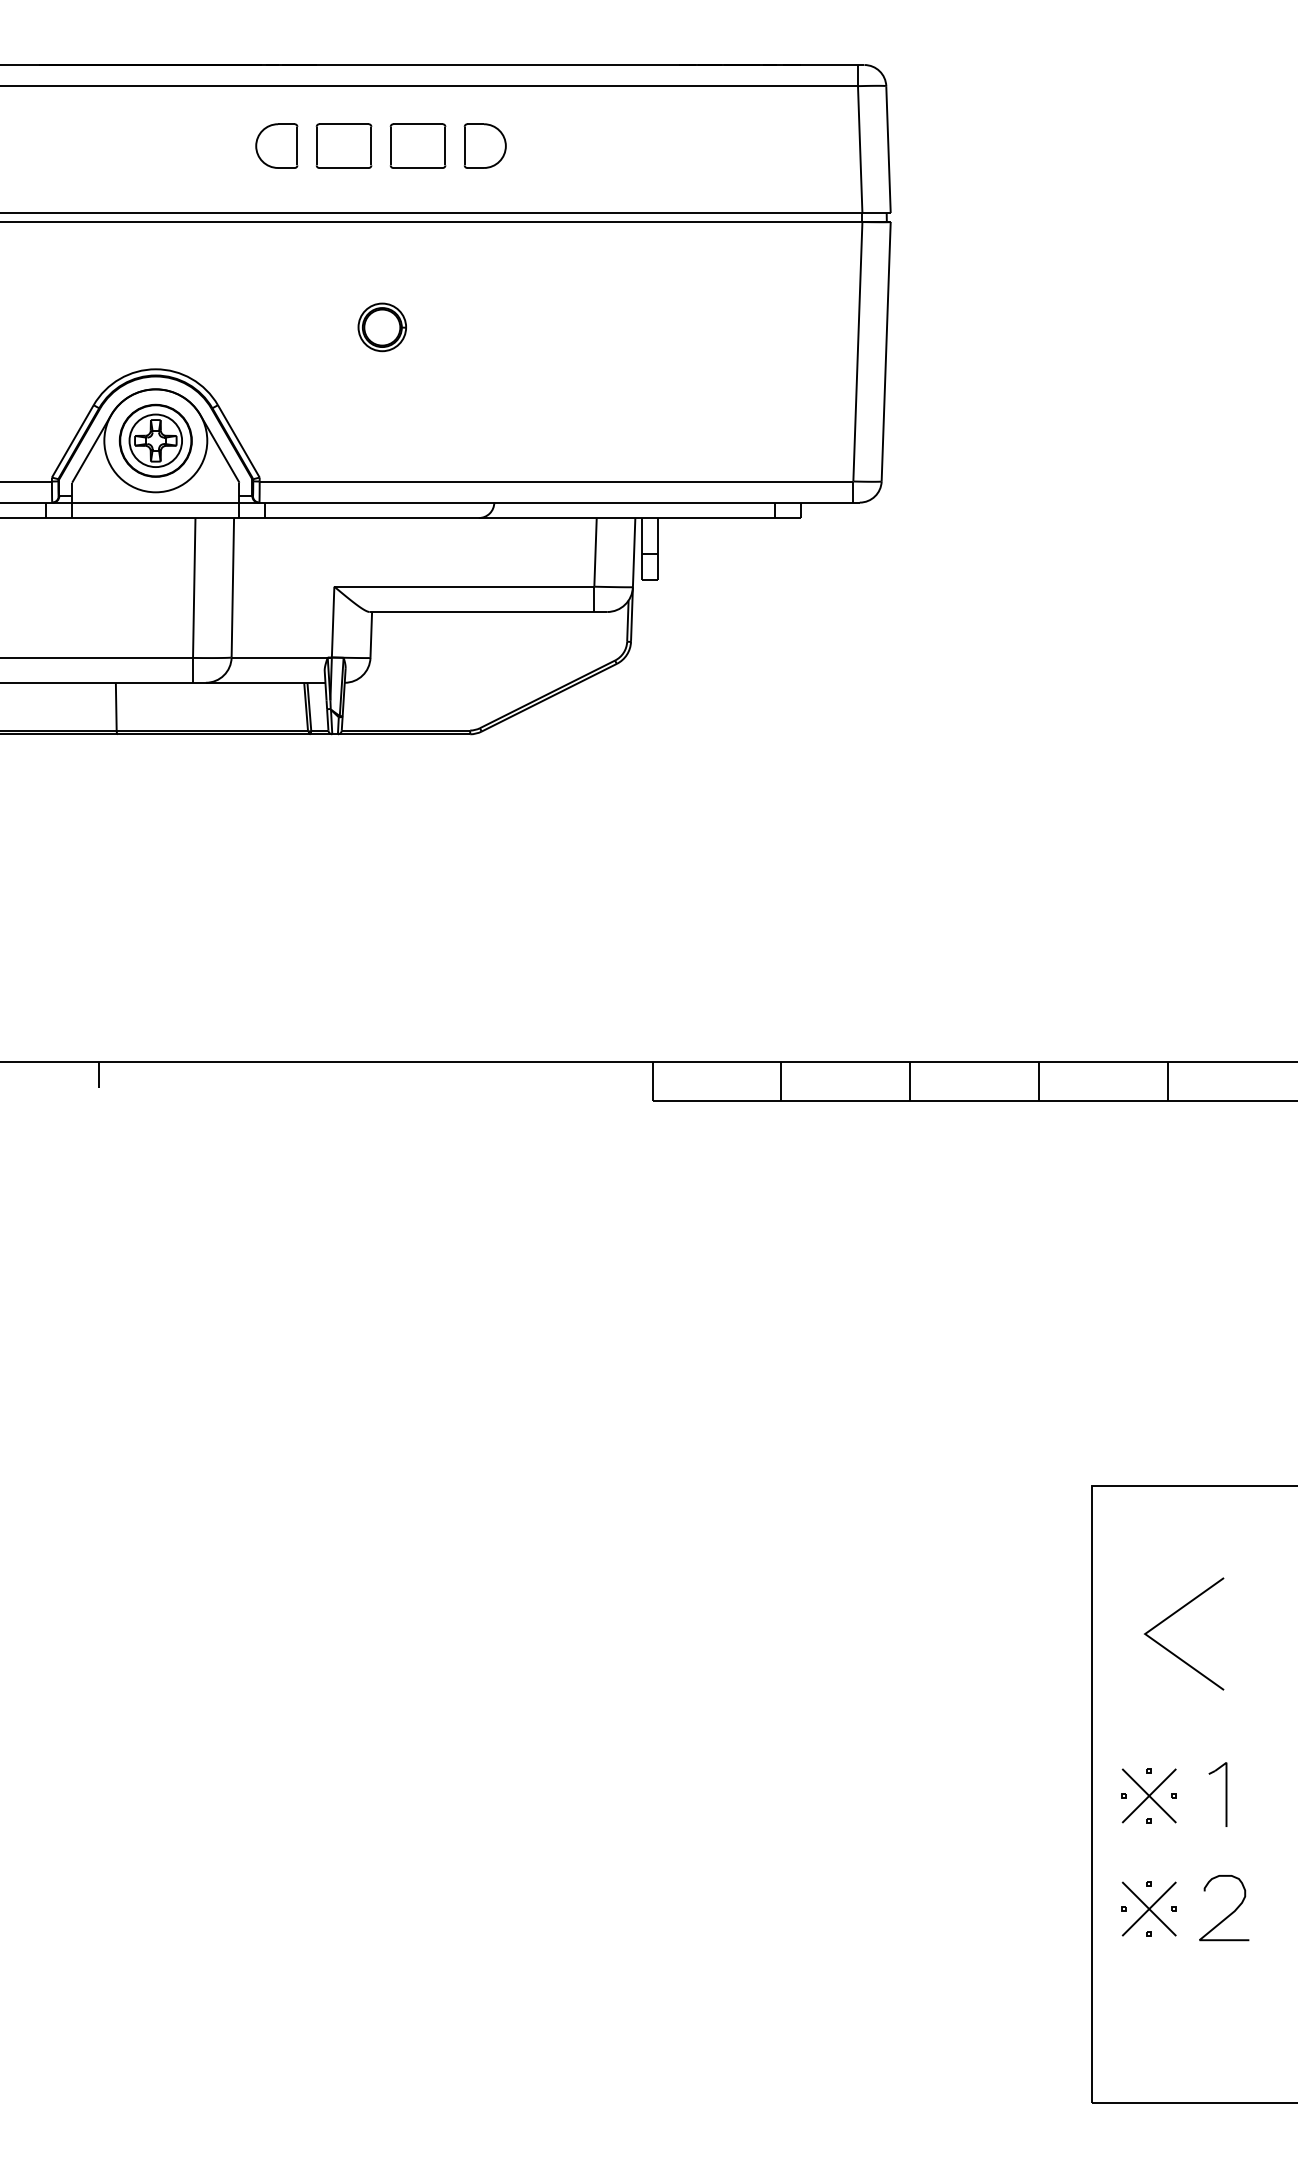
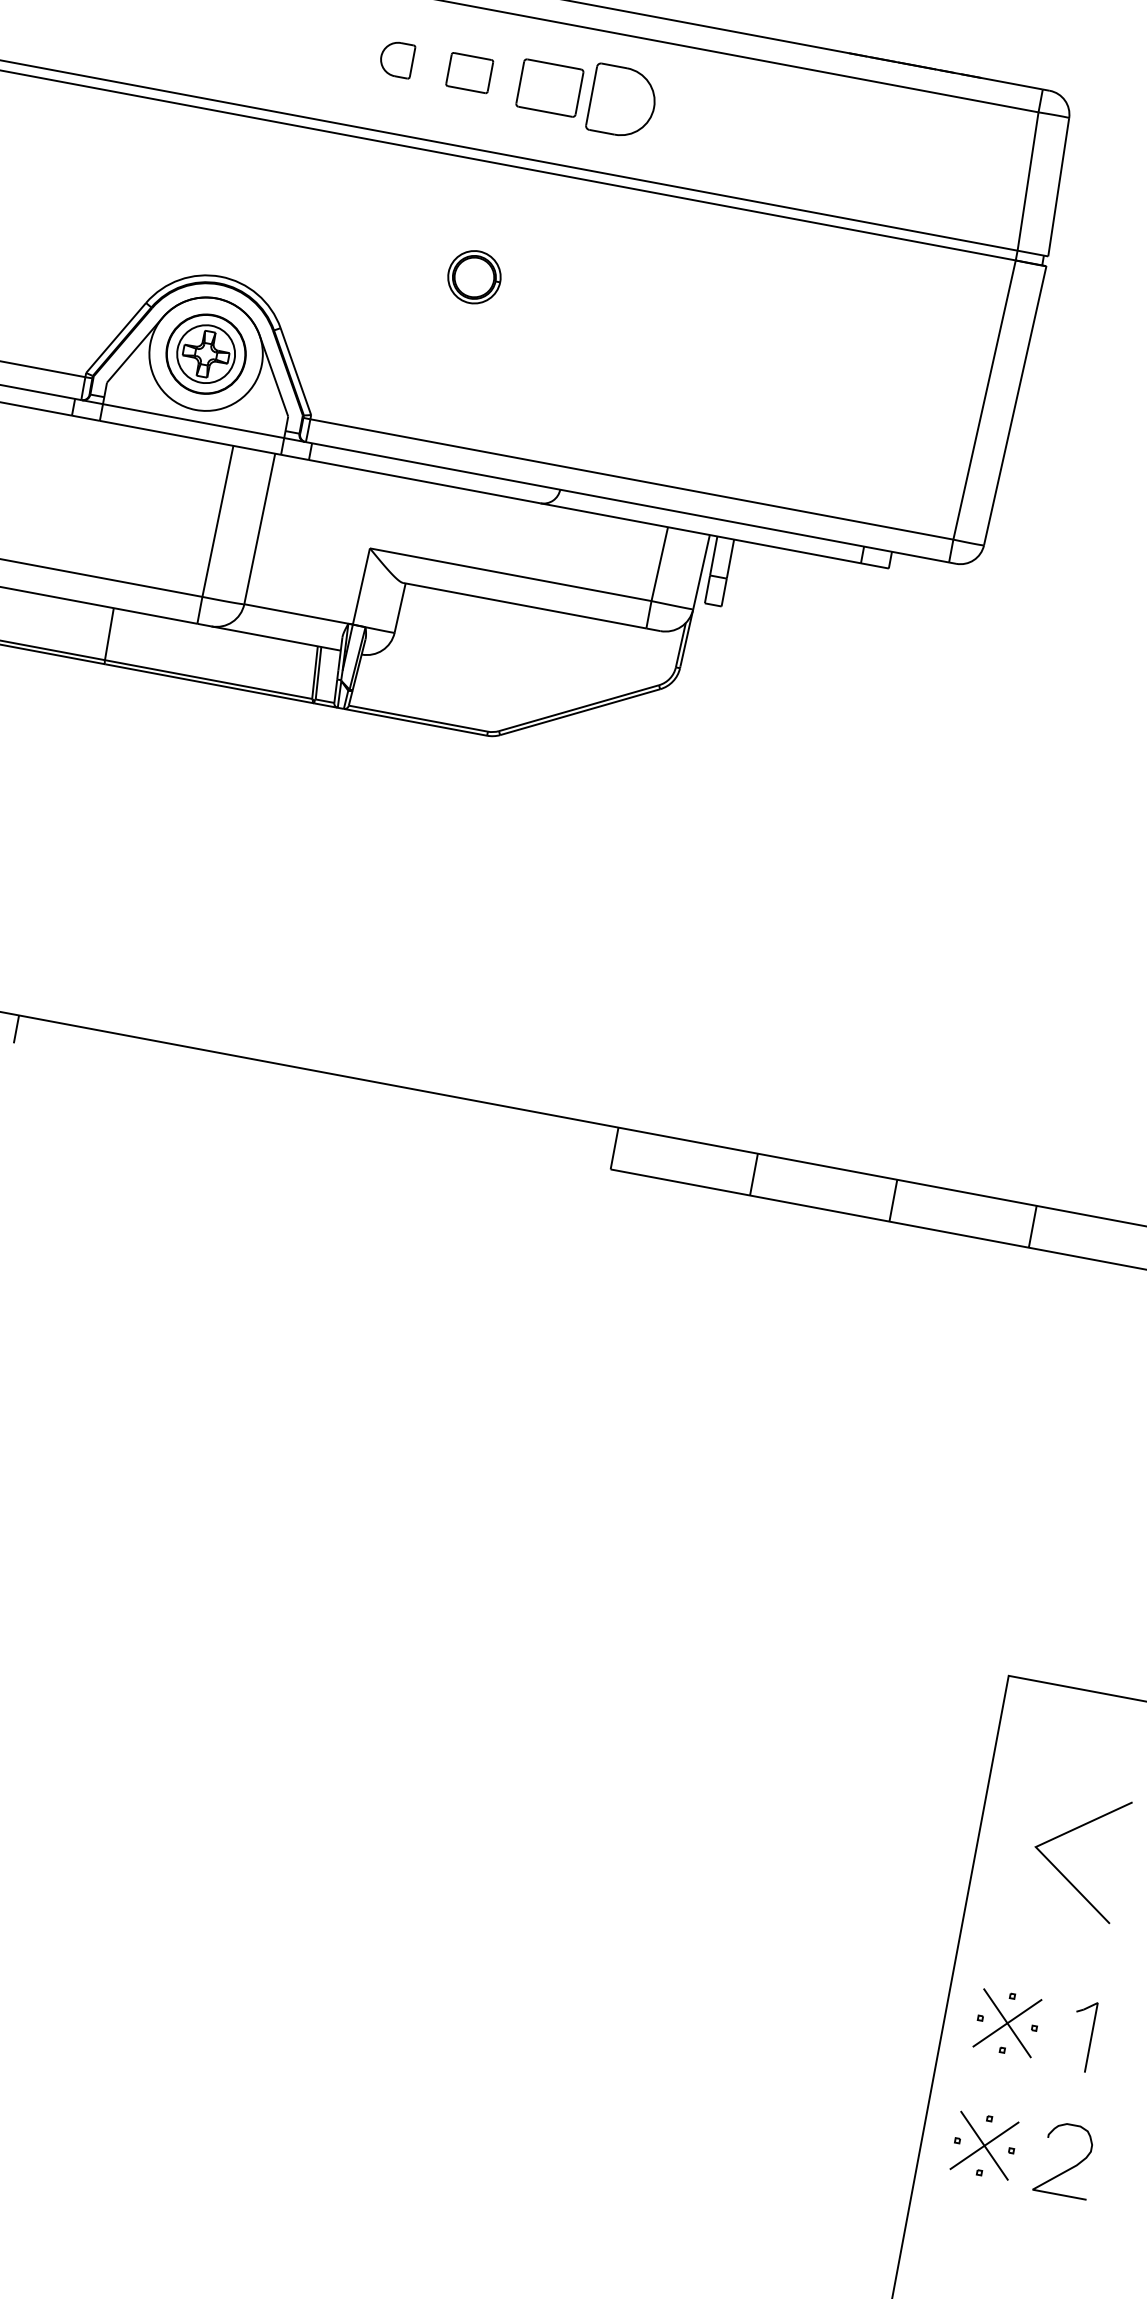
part: (276, 145) -> (396, 58), size x0.7
part: (343, 145) -> (469, 72), size x0.7
part: (484, 145) -> (621, 100), size x1.4

